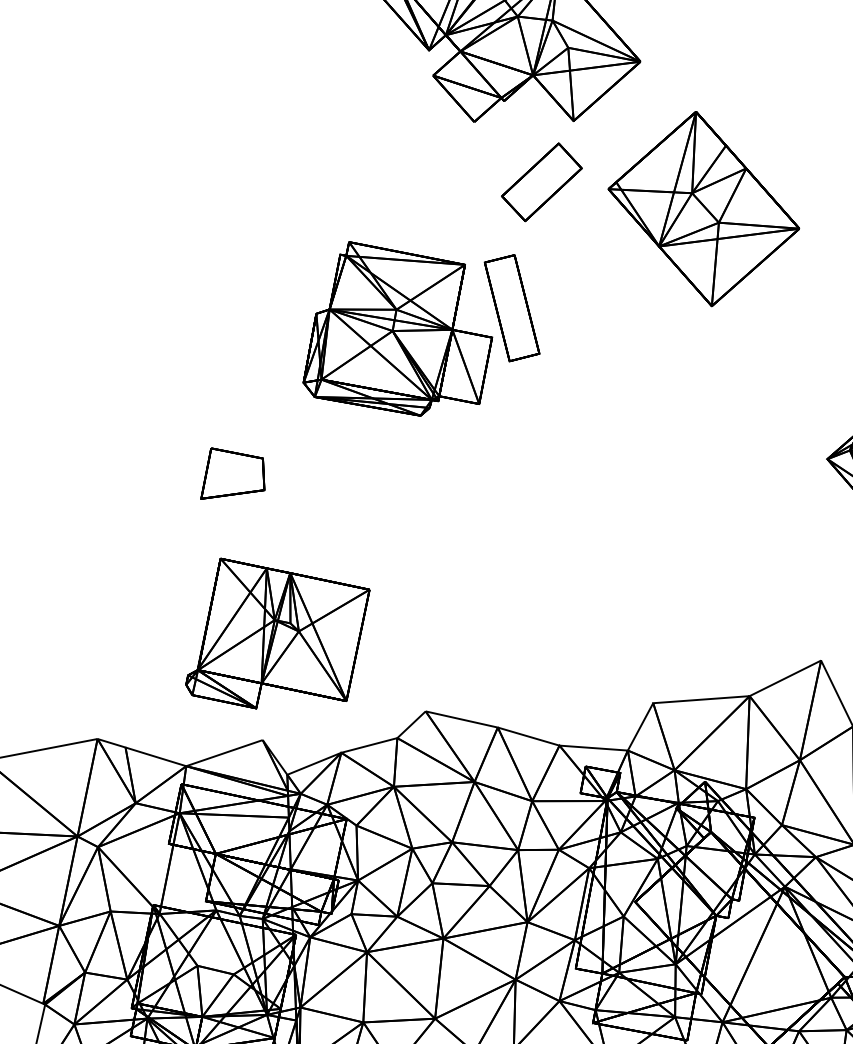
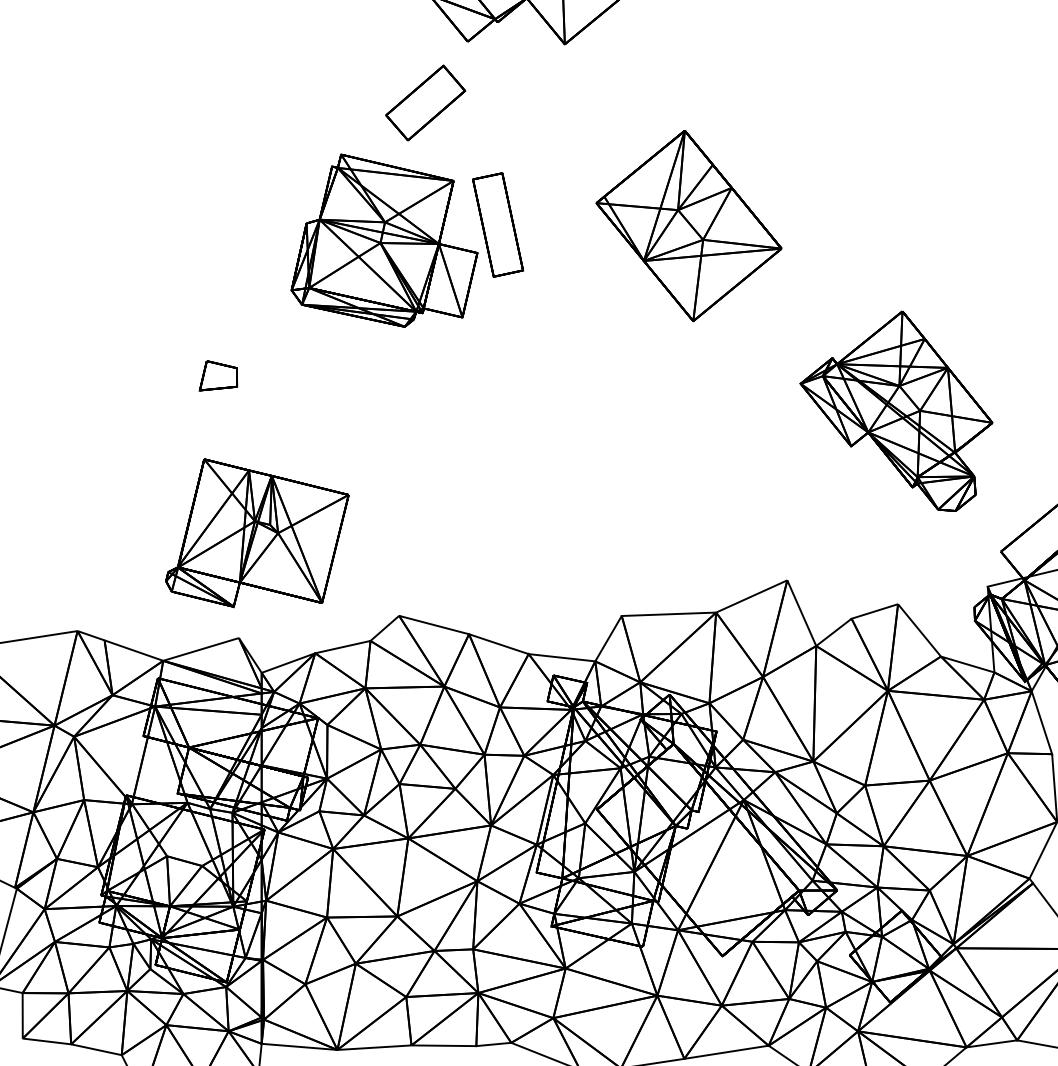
part: (541, 181) -> (425, 102), moved
part: (703, 209) -> (688, 226), moved
part: (232, 472) -> (218, 375), size x0.6

